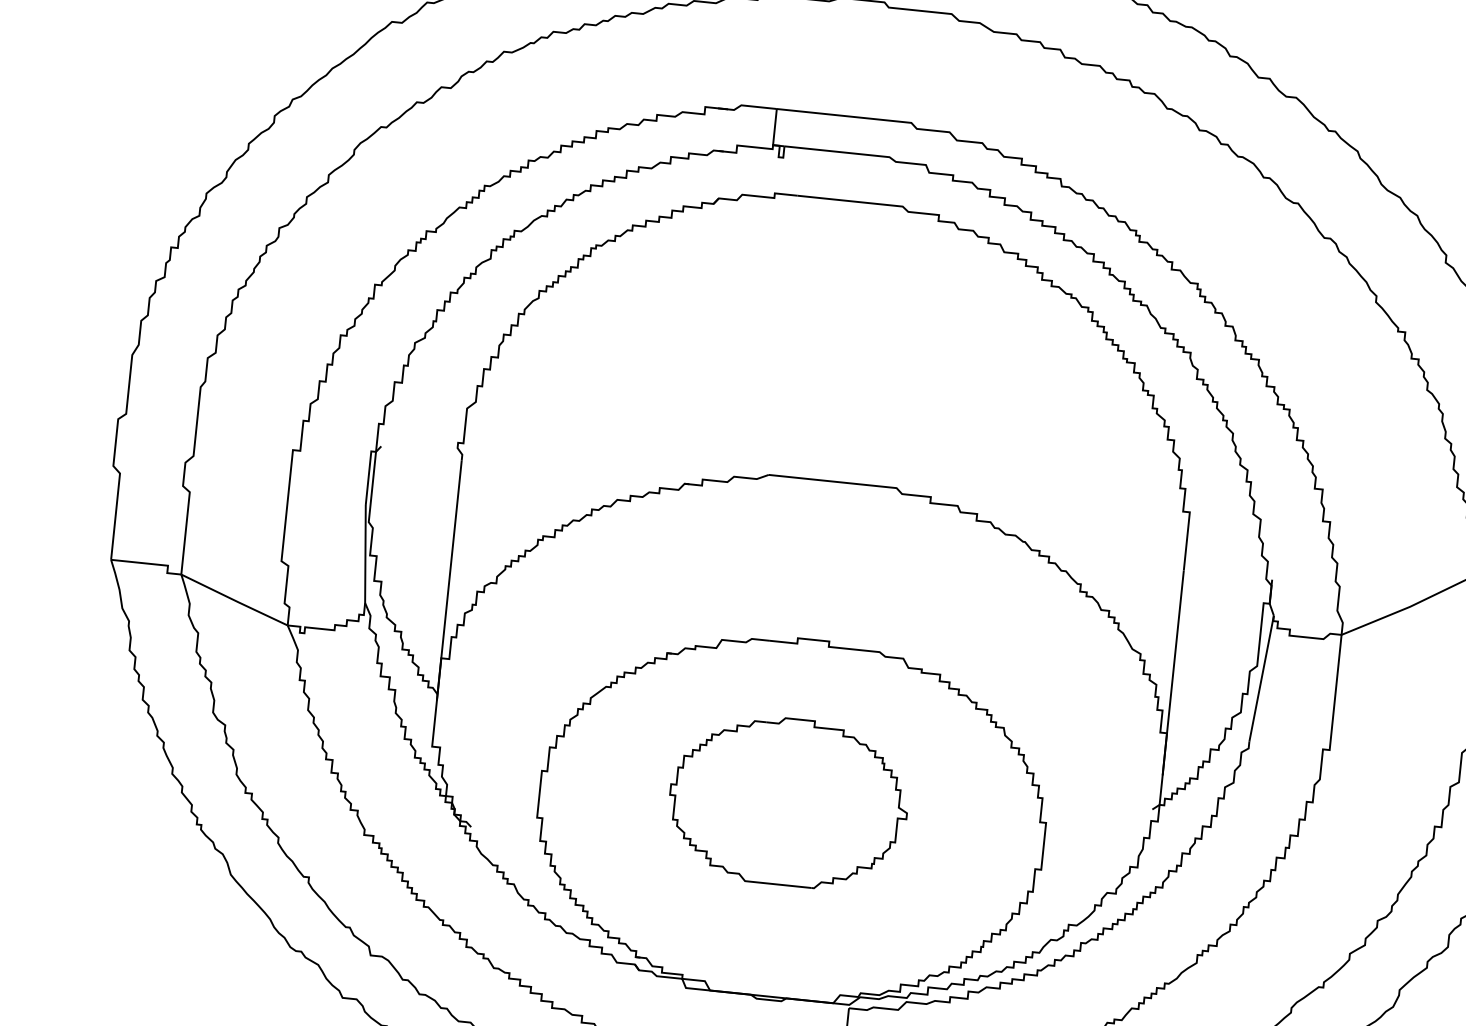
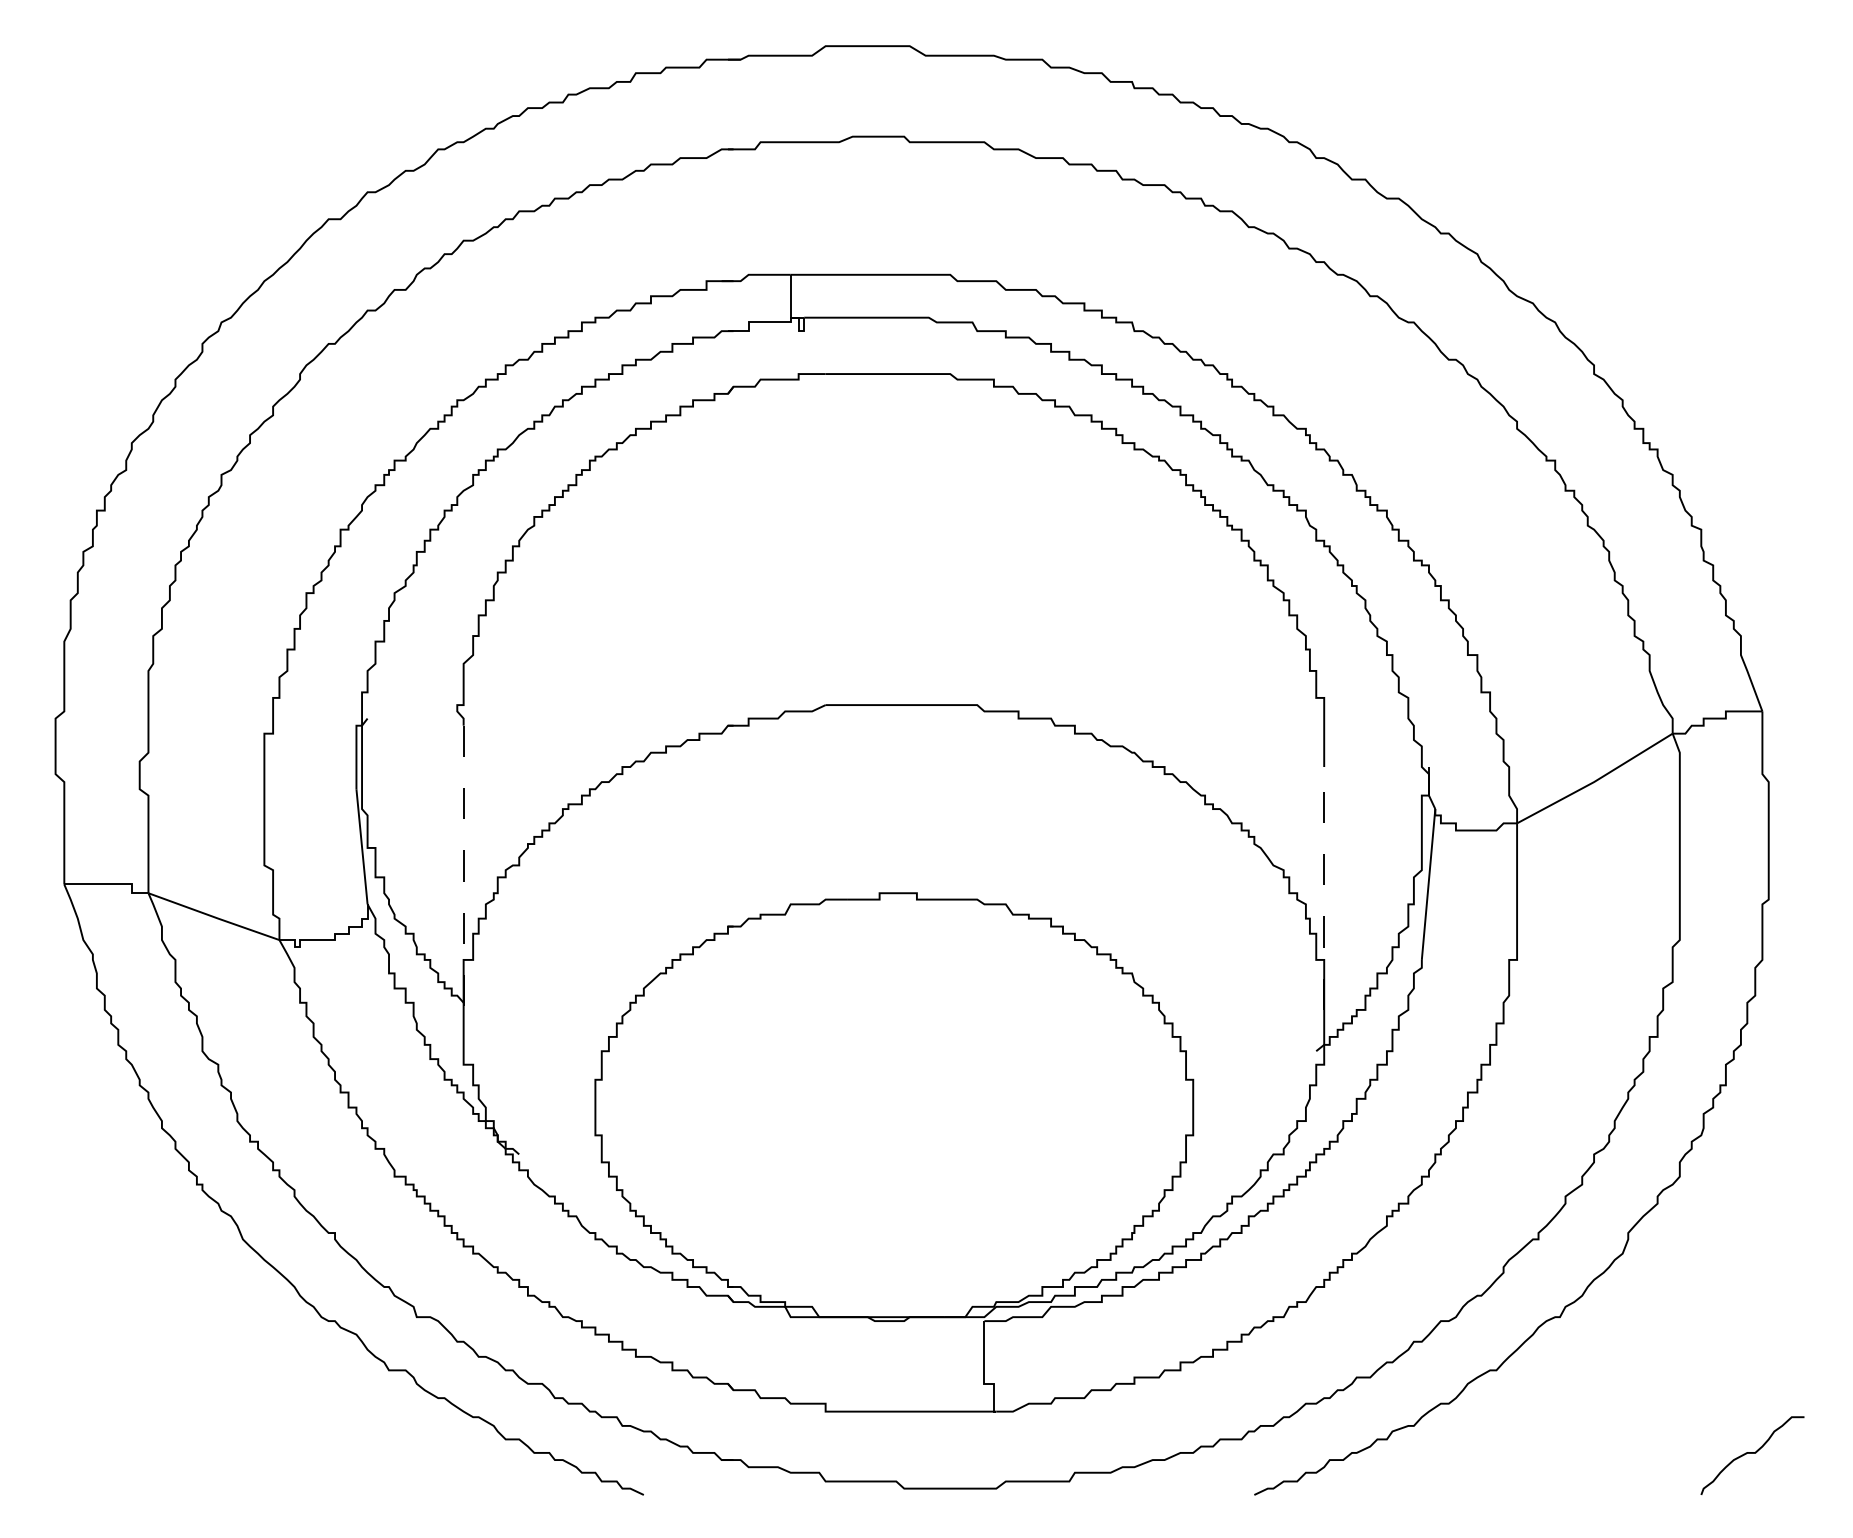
line: (449, 581) -> (463, 868), solid -> dashed
line: (1173, 672) -> (1324, 887), solid -> dashed
part: (788, 802) -> (888, 1086), removed

